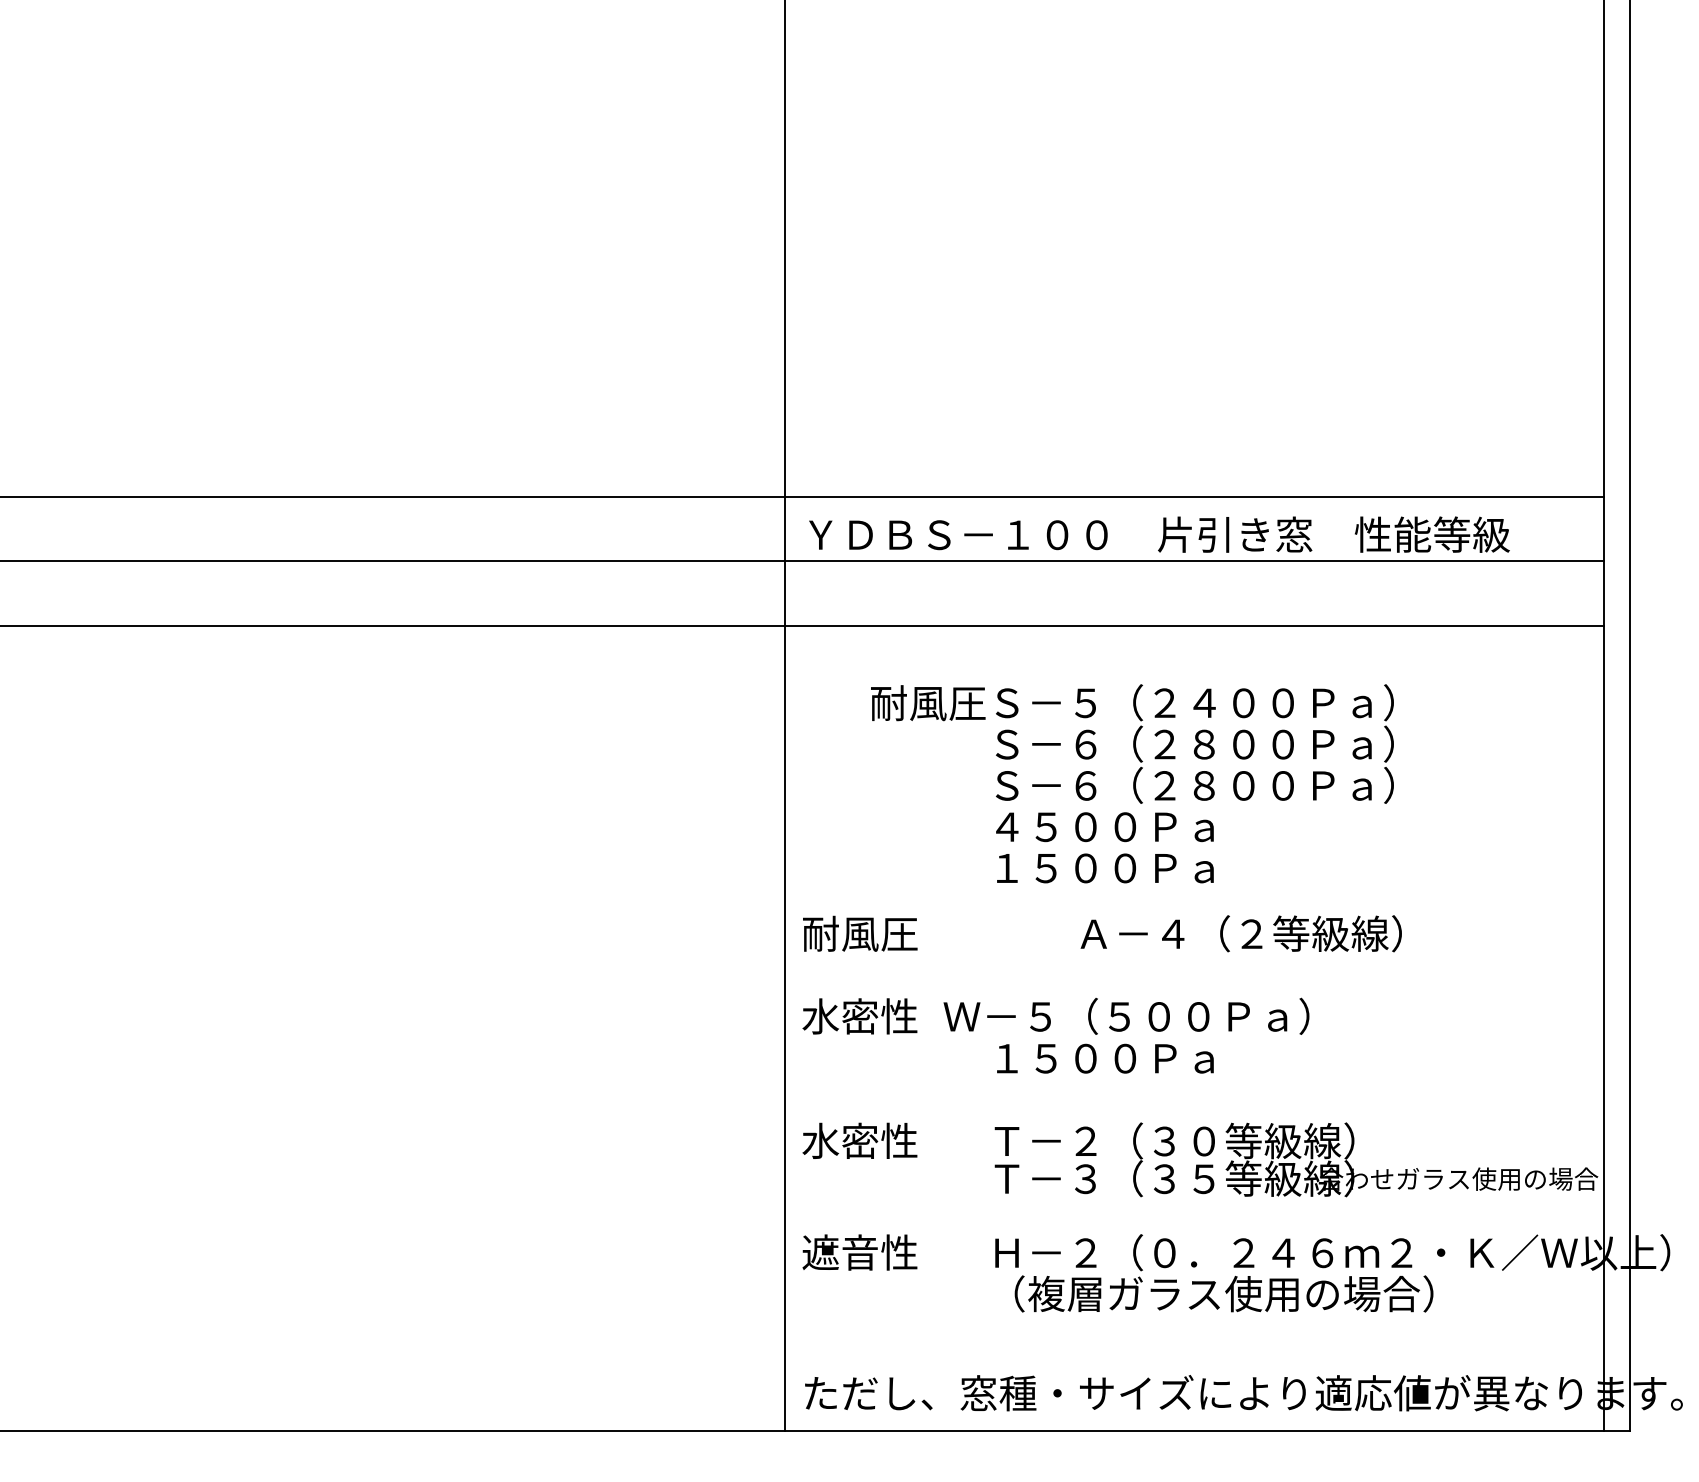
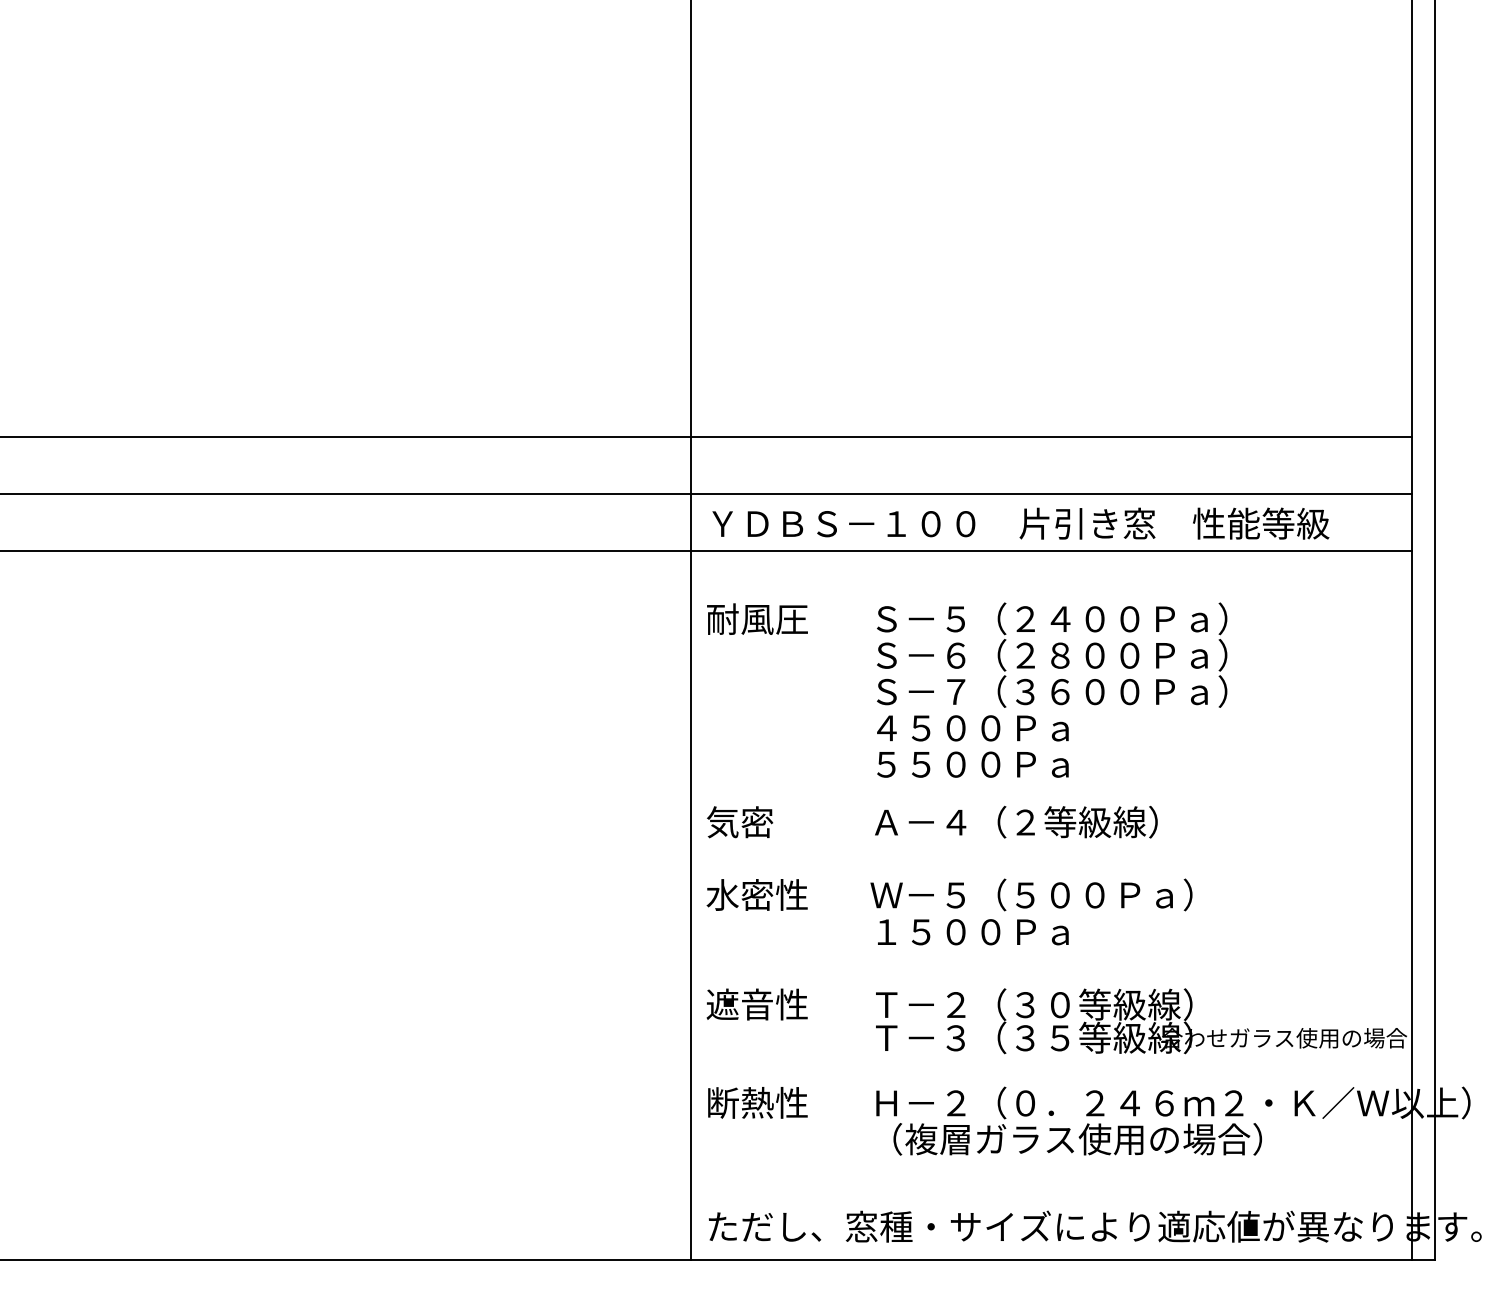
text: (1159, 534) -> (1020, 523), moved
text: (928, 703) -> (757, 619), moved
text: (1144, 785) -> (1007, 691), Ｓ－６（２８００Ｐａ） -> Ｓ－７（３６００Ｐａ）
text: (1006, 868) -> (886, 764), １５００Ｐａ -> ５５００Ｐａ
text: (859, 933) -> (756, 821), 耐風圧 -> 気密
text: (1240, 933) -> (1015, 821), moved
text: (1126, 1015) -> (1031, 894), moved
text: (840, 1140) -> (740, 1004), 水密性 -> 遮音性
text: (840, 1252) -> (740, 1102), 遮音性 -> 断熱性

